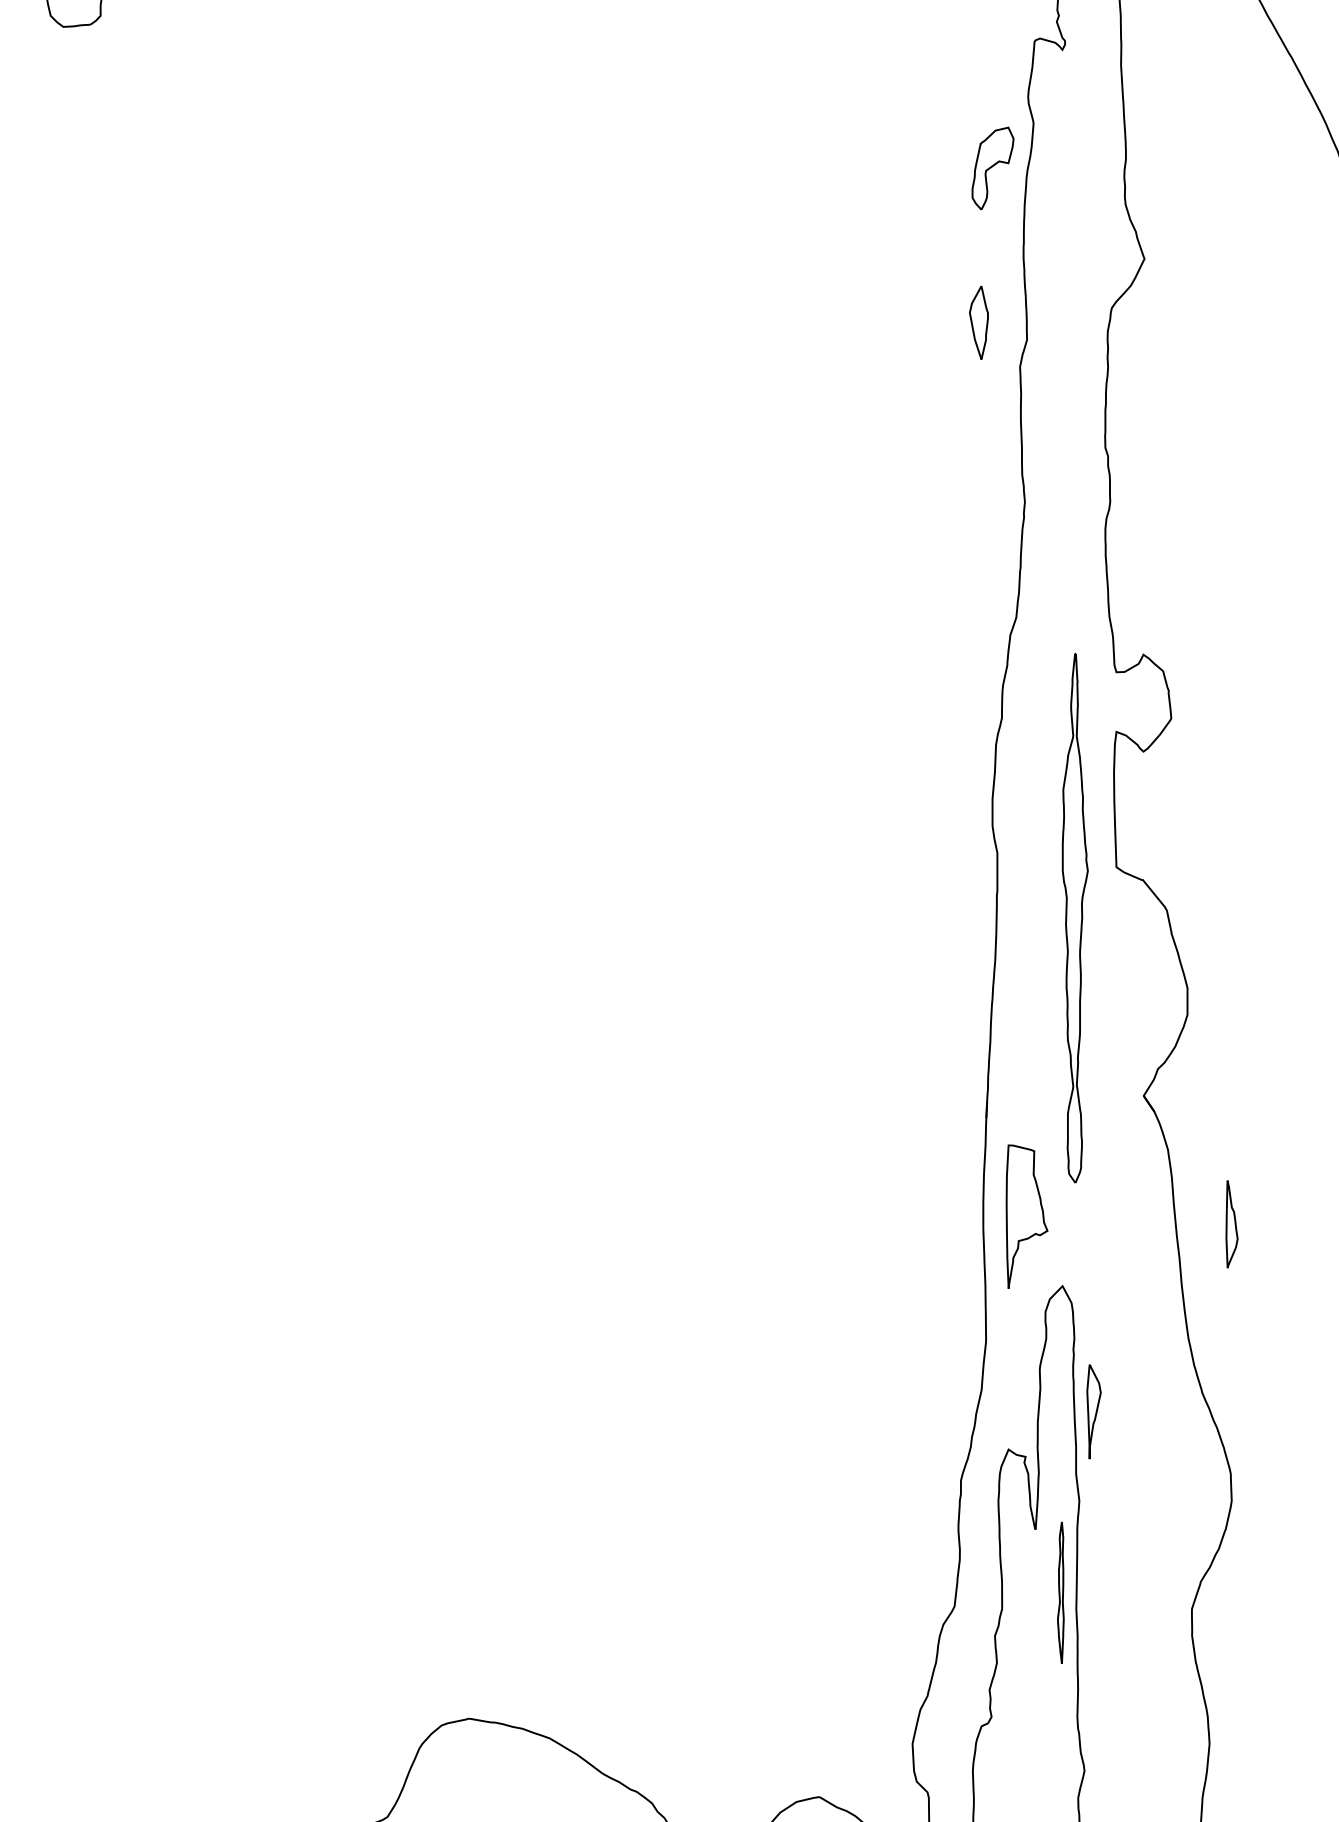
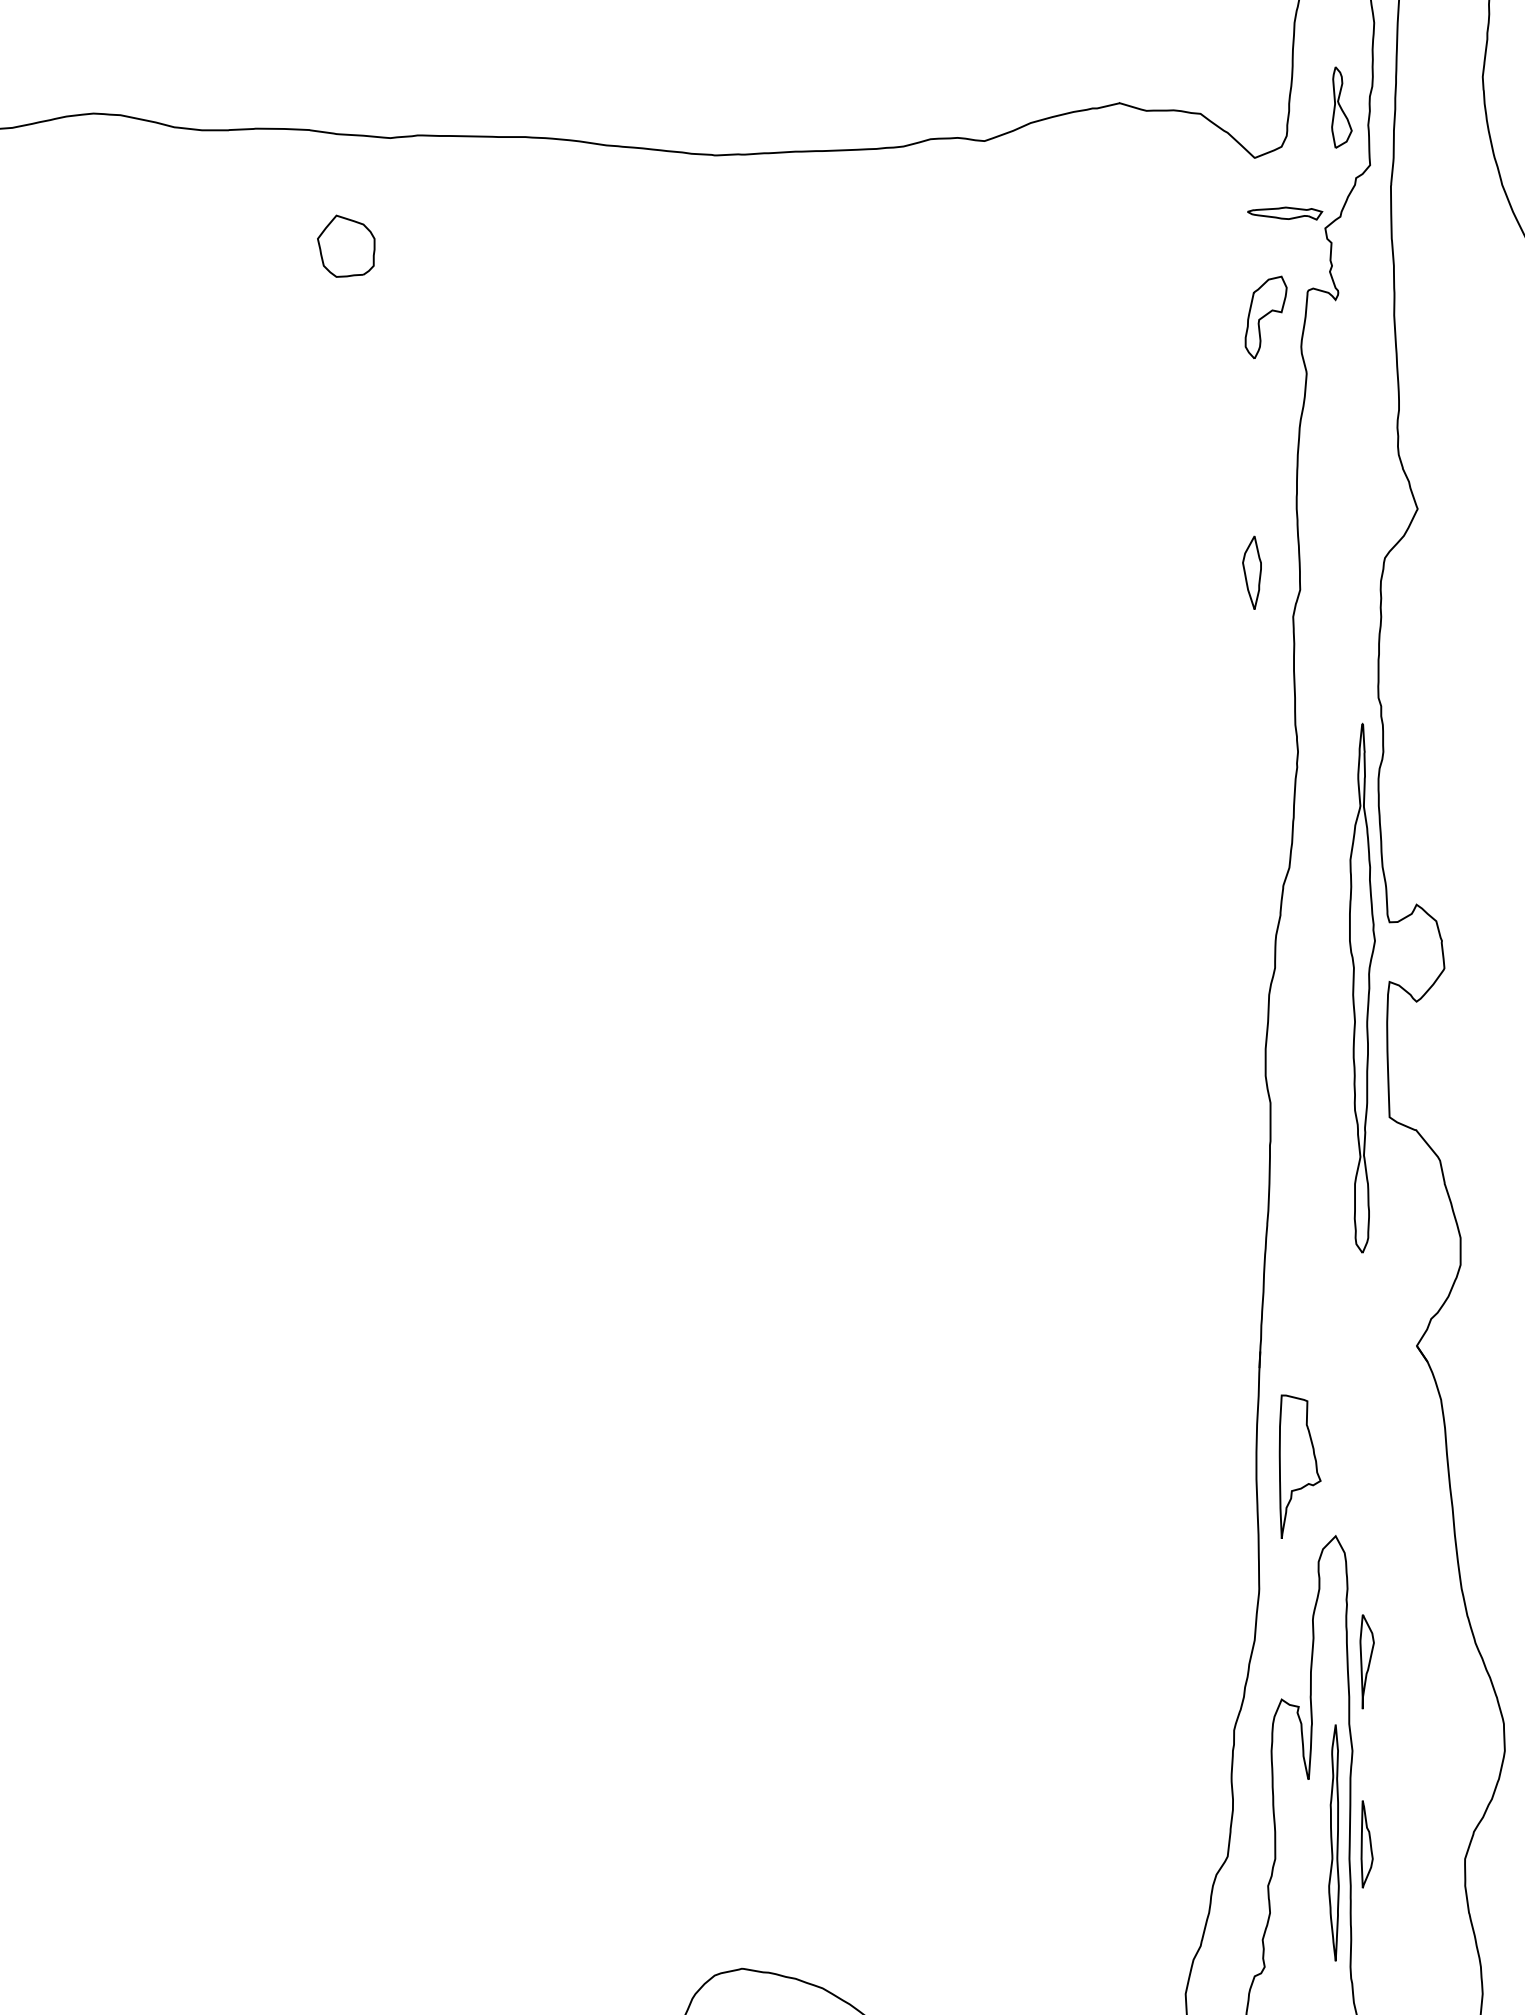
part: (992, 167) -> (1265, 316), moved
part: (1075, 917) -> (1362, 987), moved
part: (1231, 1224) -> (1366, 1844), moved
part: (1060, 1592) -> (1333, 1842), size x1.67

